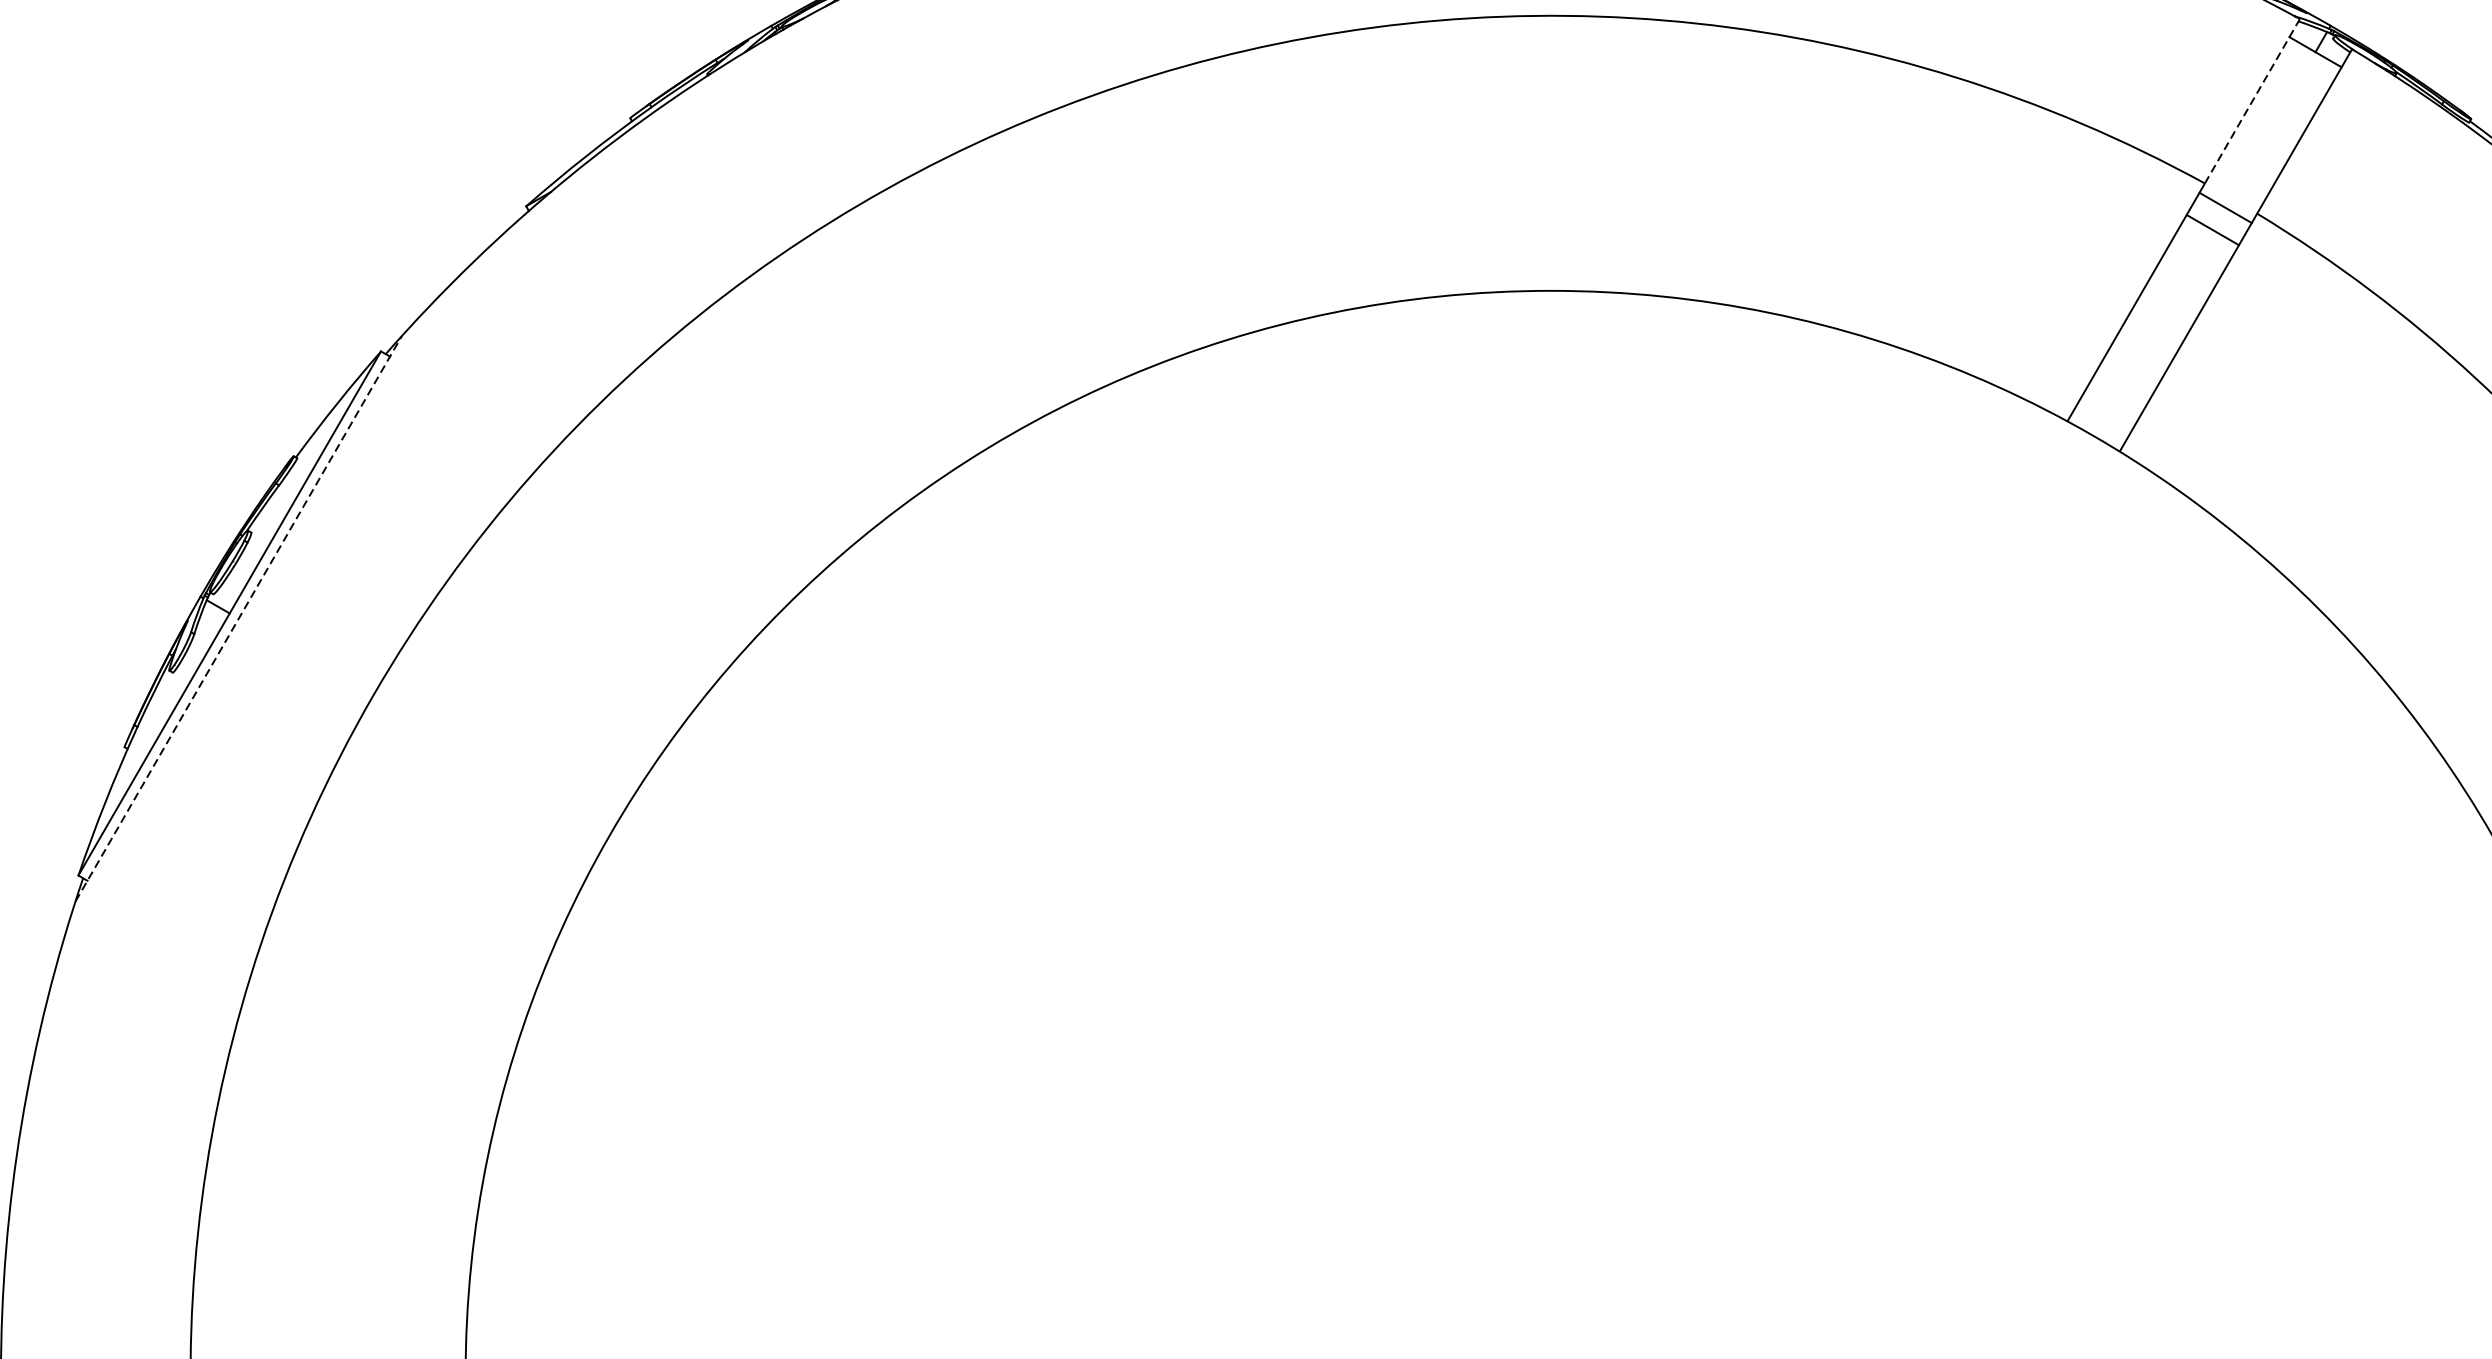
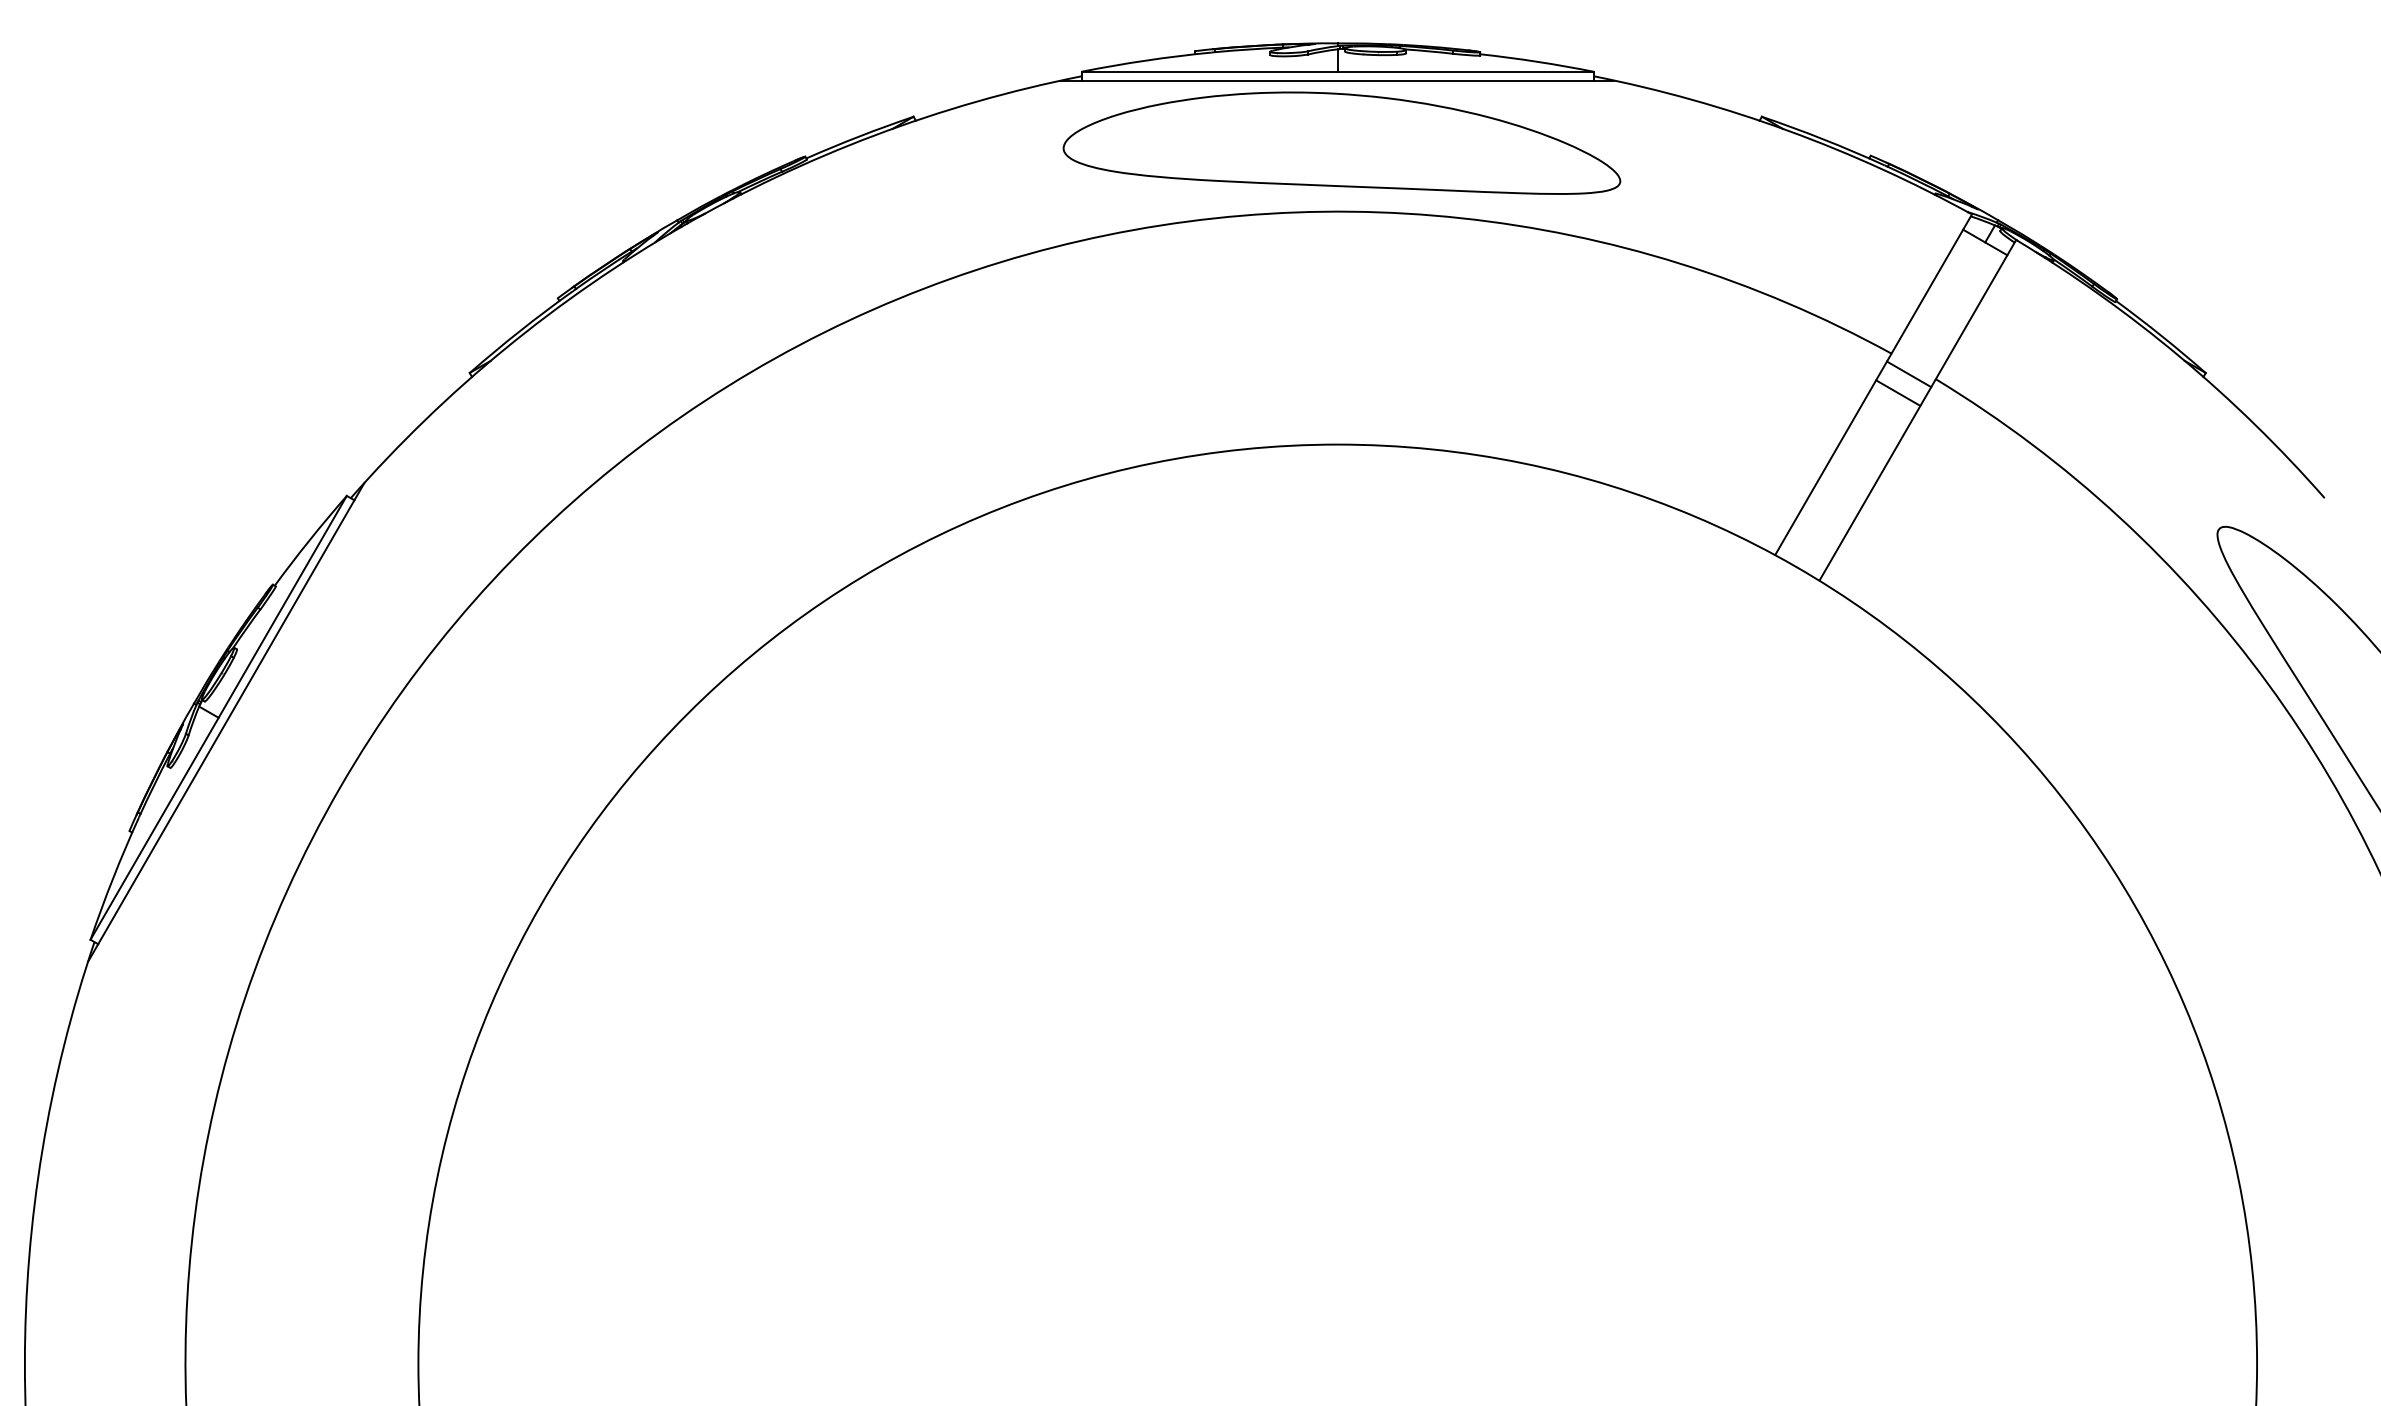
line: (2253, 100) -> (1932, 283), dashed -> solid
line: (238, 617) -> (226, 721), dashed -> solid

